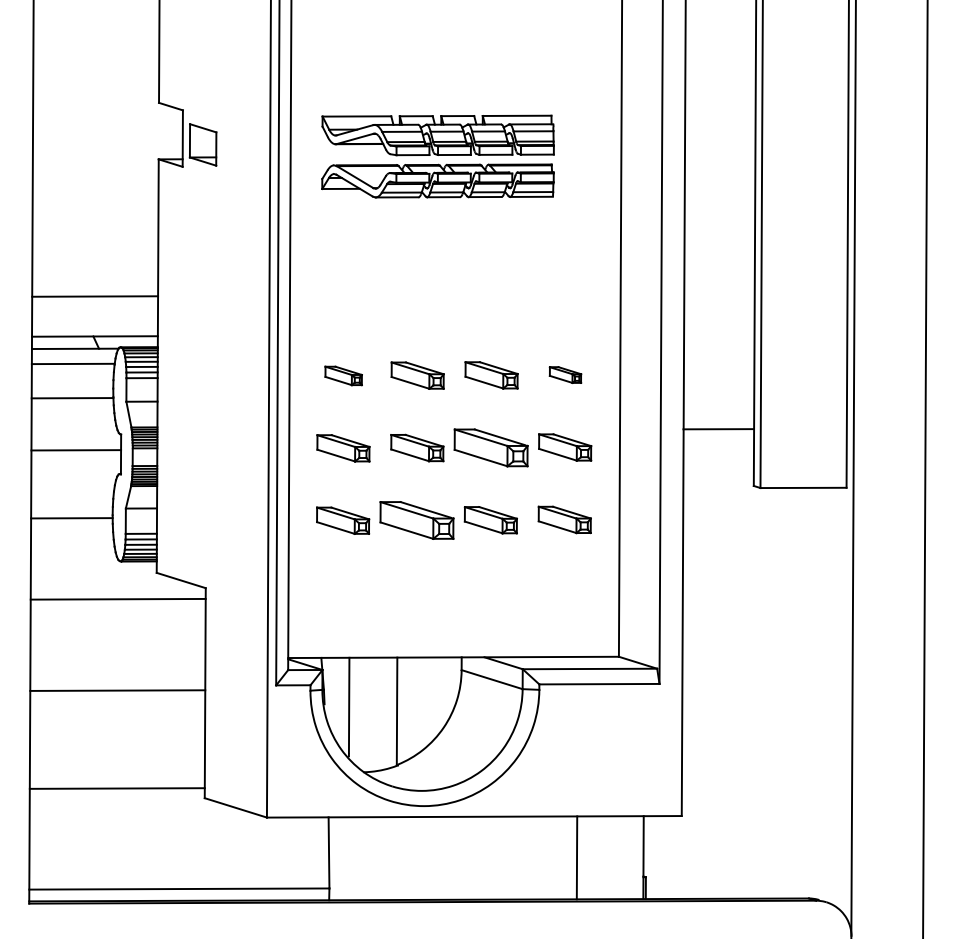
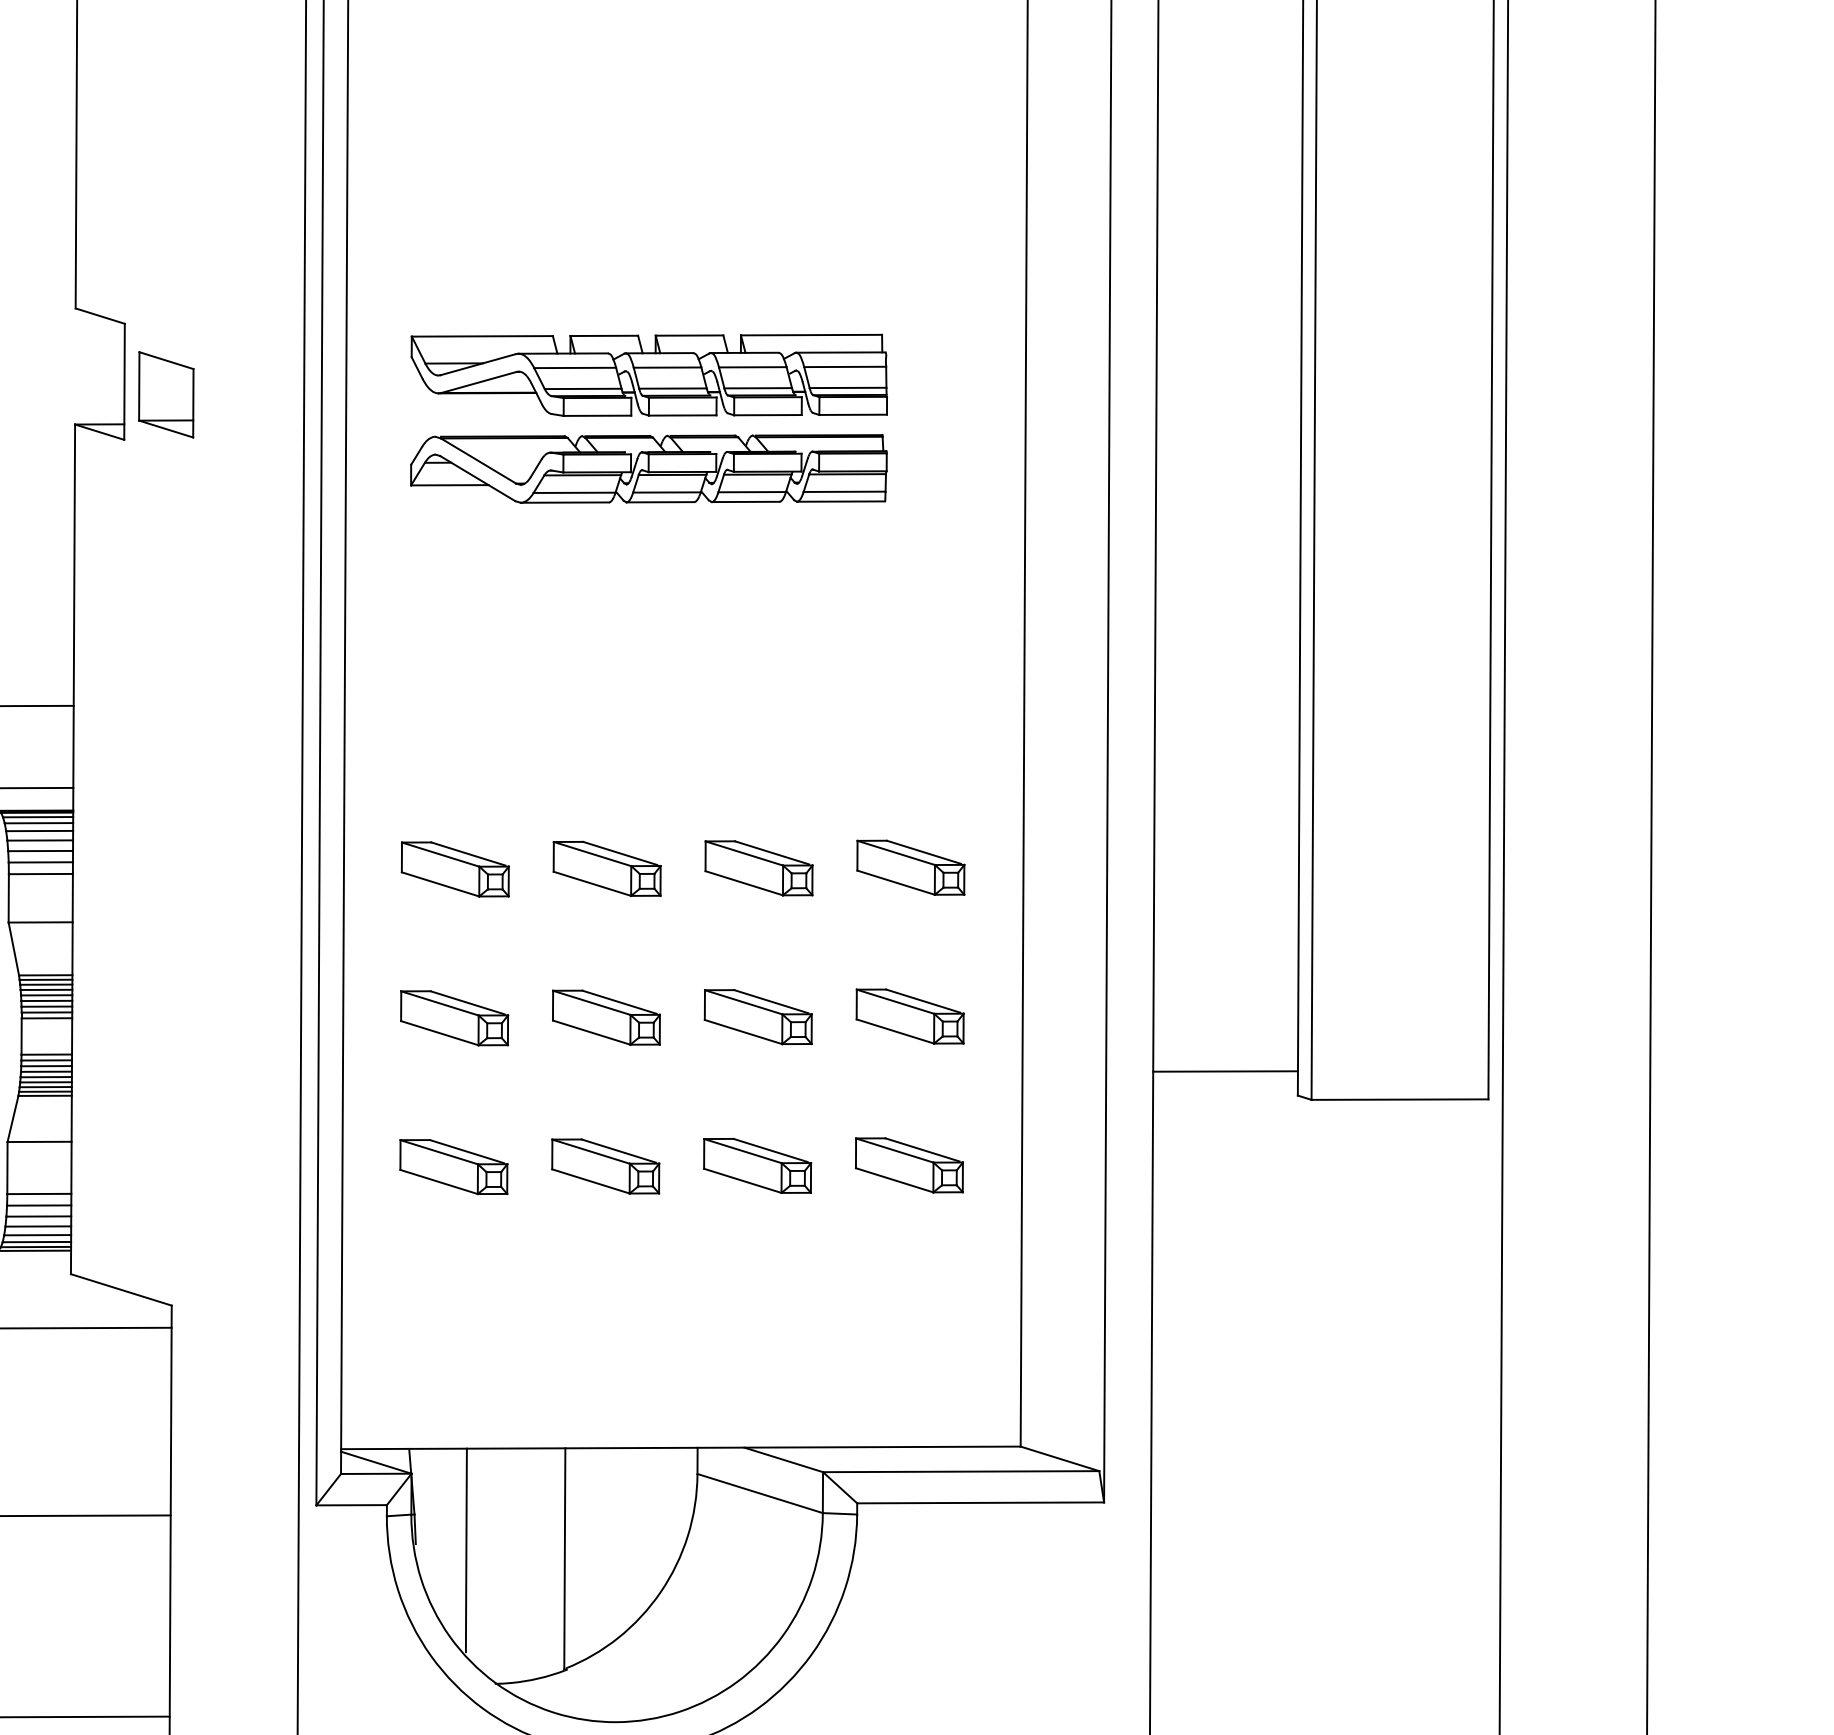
part: (565, 374) -> (910, 866), size x1.67
part: (343, 375) -> (454, 868), size x1.43
line: (718, 429) -> (1225, 1072), moved
part: (491, 447) -> (758, 1016), size x0.71
part: (416, 520) -> (604, 1166), size x0.71

